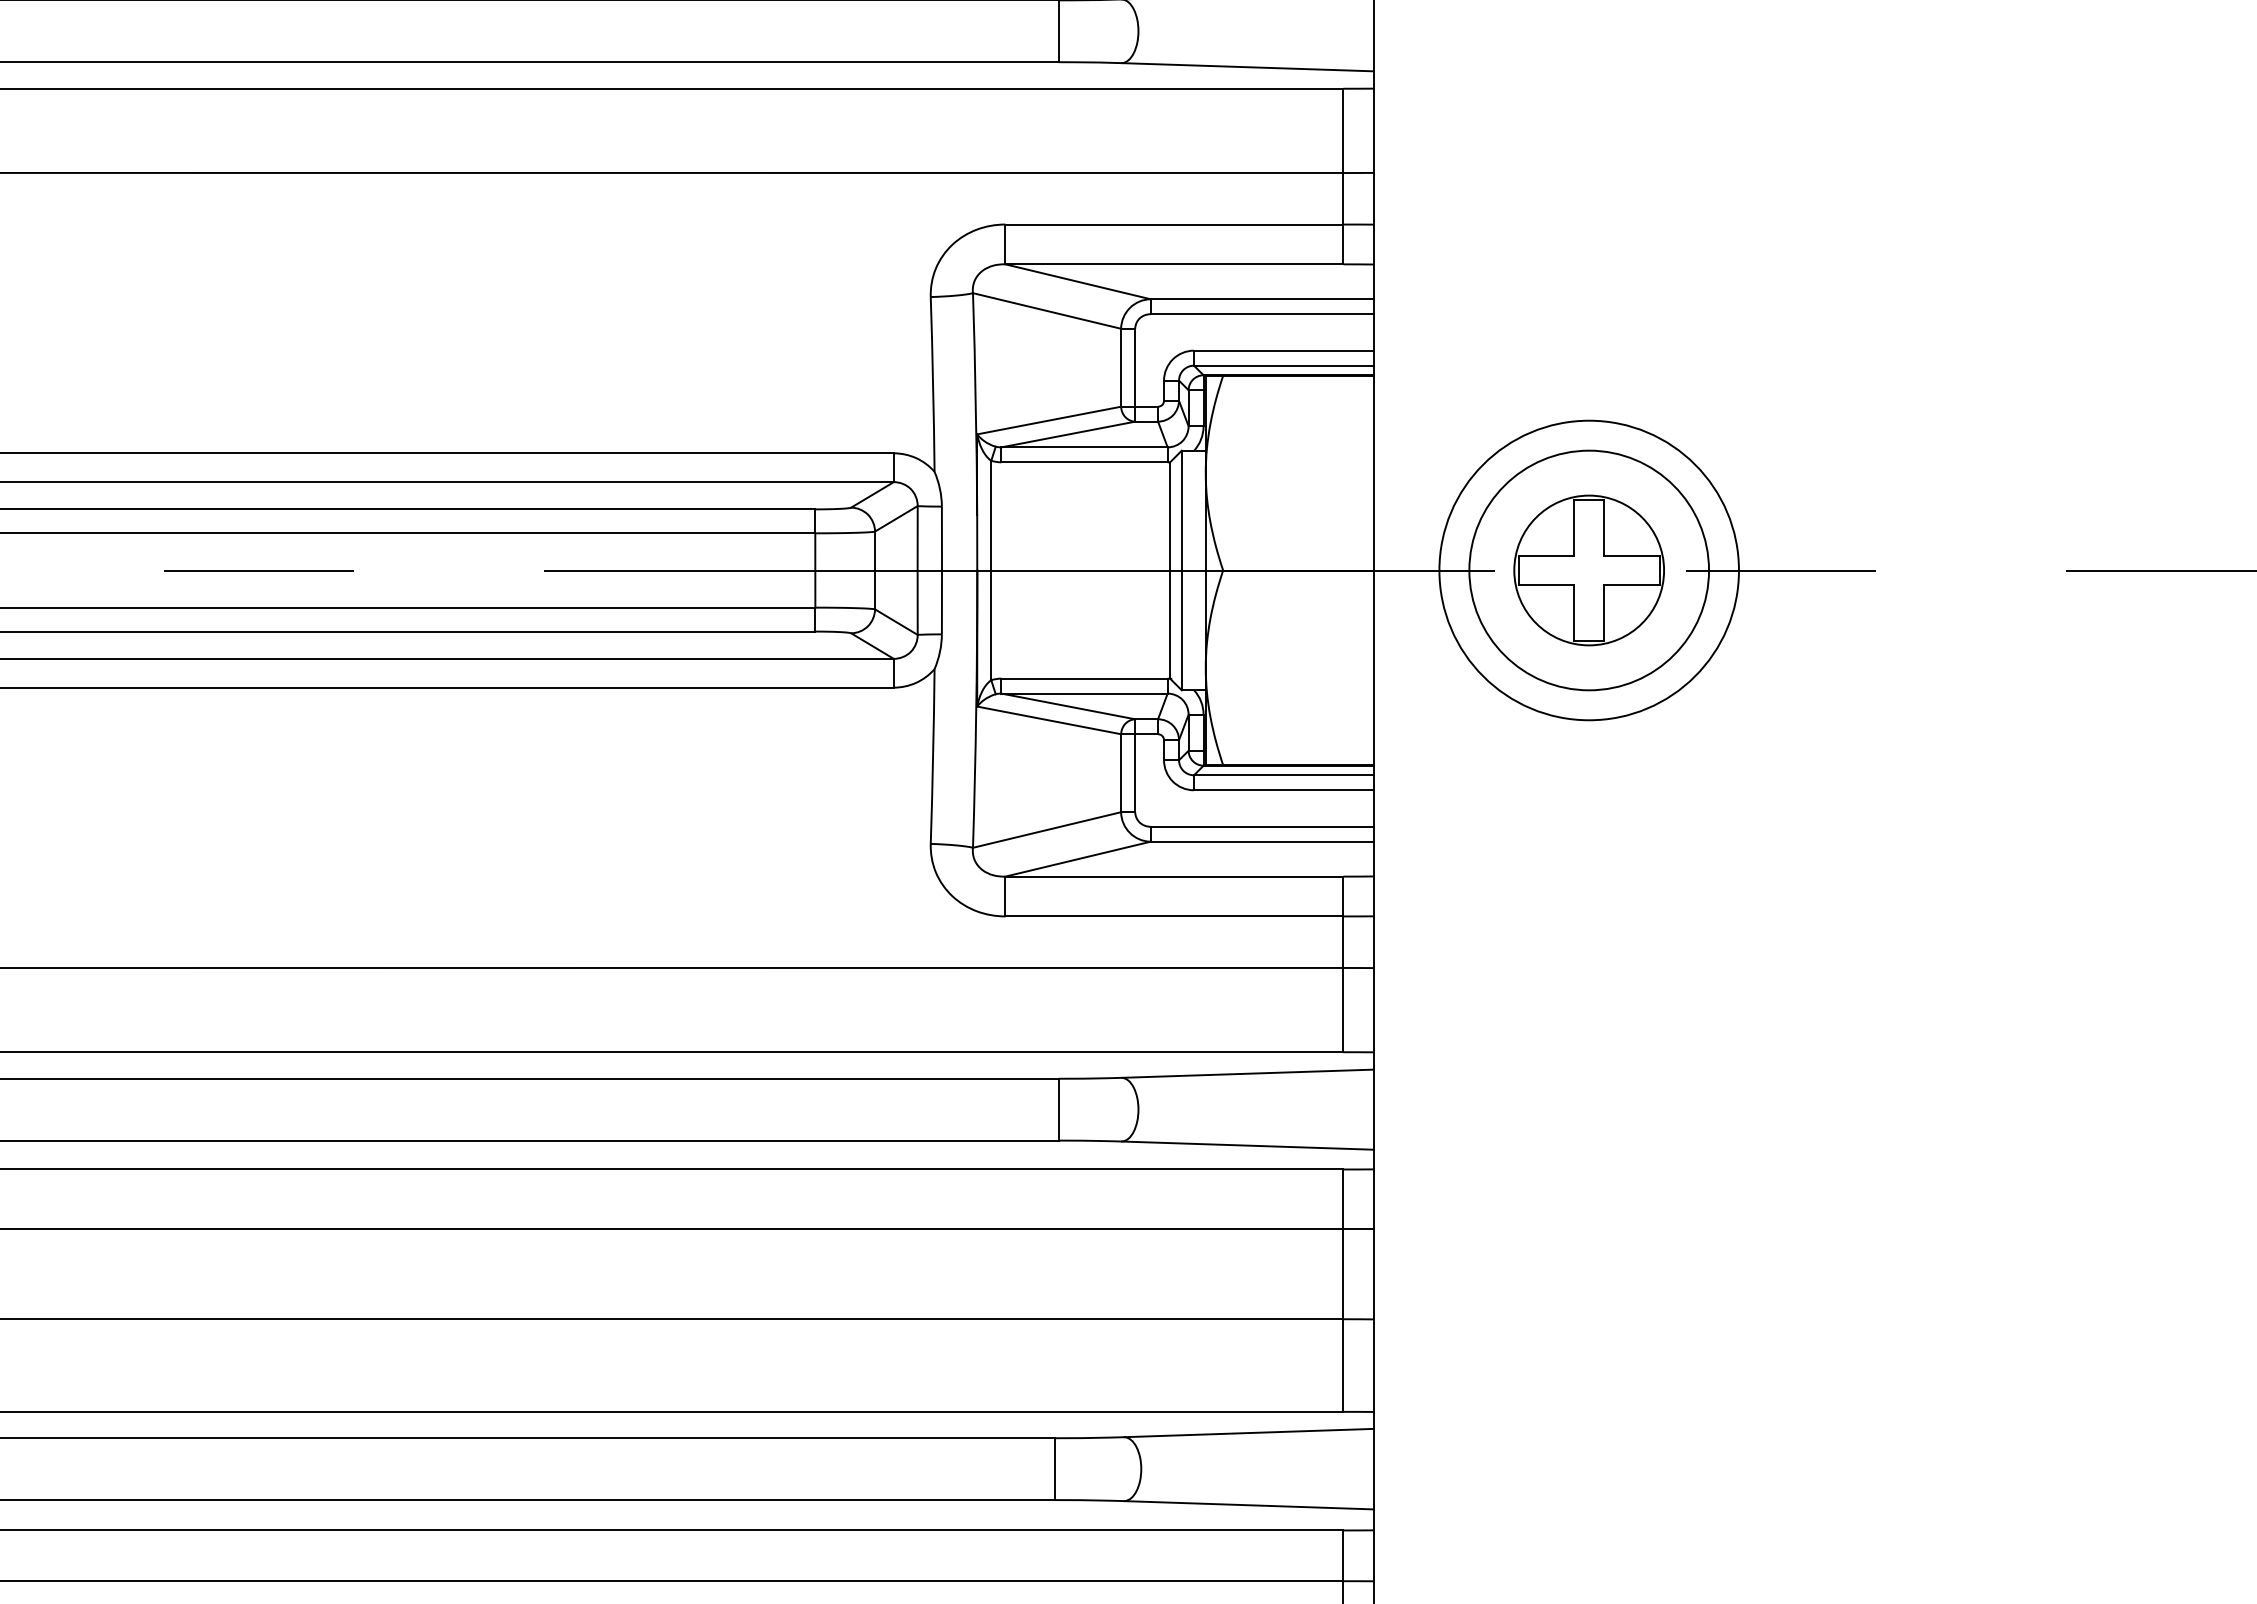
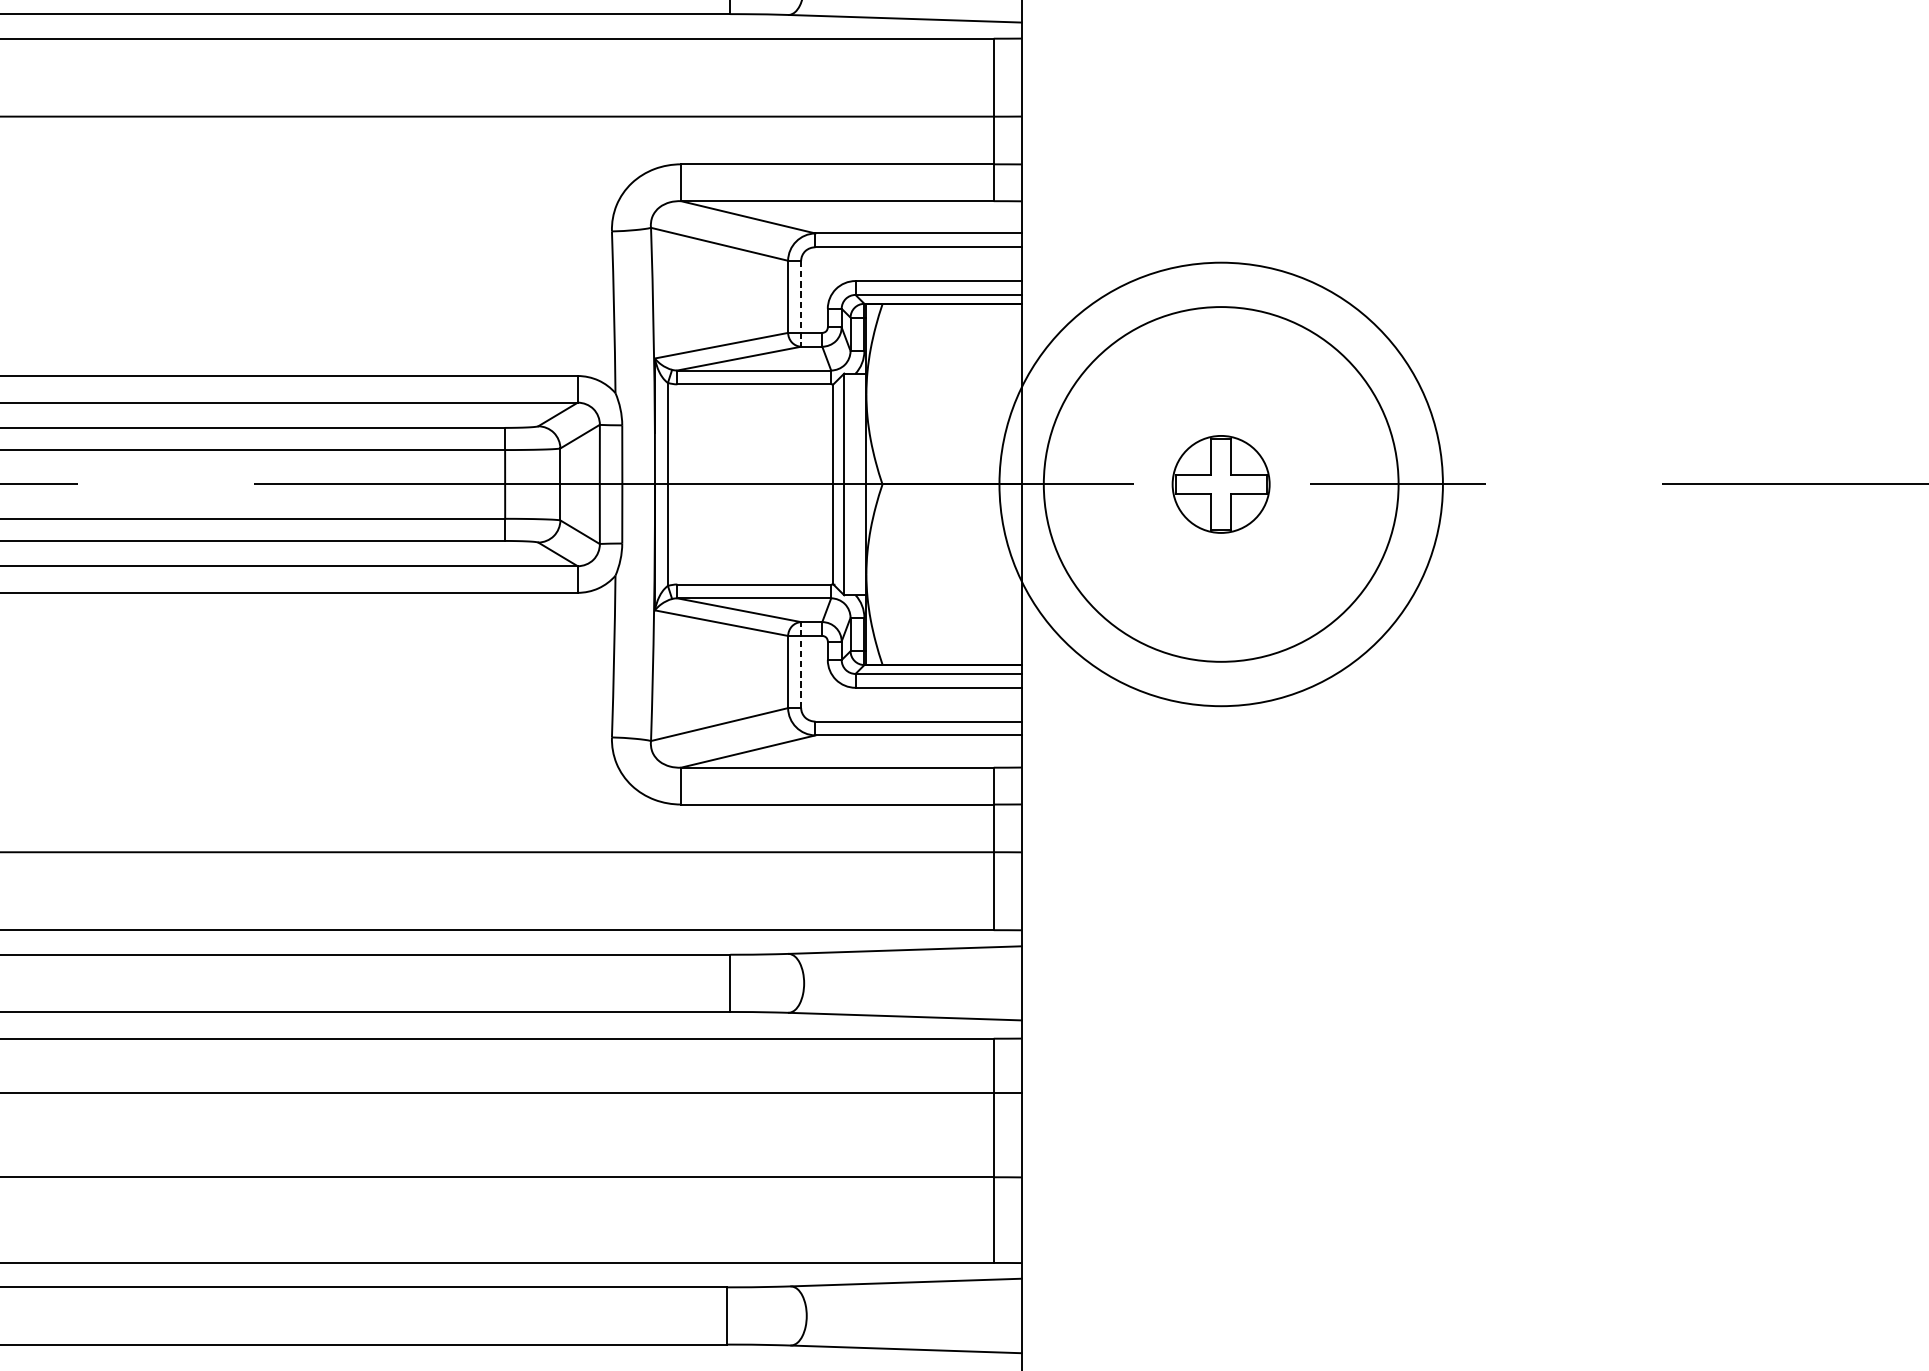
line: (1135, 375) -> (801, 304), solid -> dashed
circle: (1588, 570) -> (1220, 484), size x1.6
part: (1588, 570) -> (1220, 484), size x0.7
circle: (1589, 570) -> (1221, 484), size x1.6
line: (1135, 765) -> (801, 664), solid -> dashed

